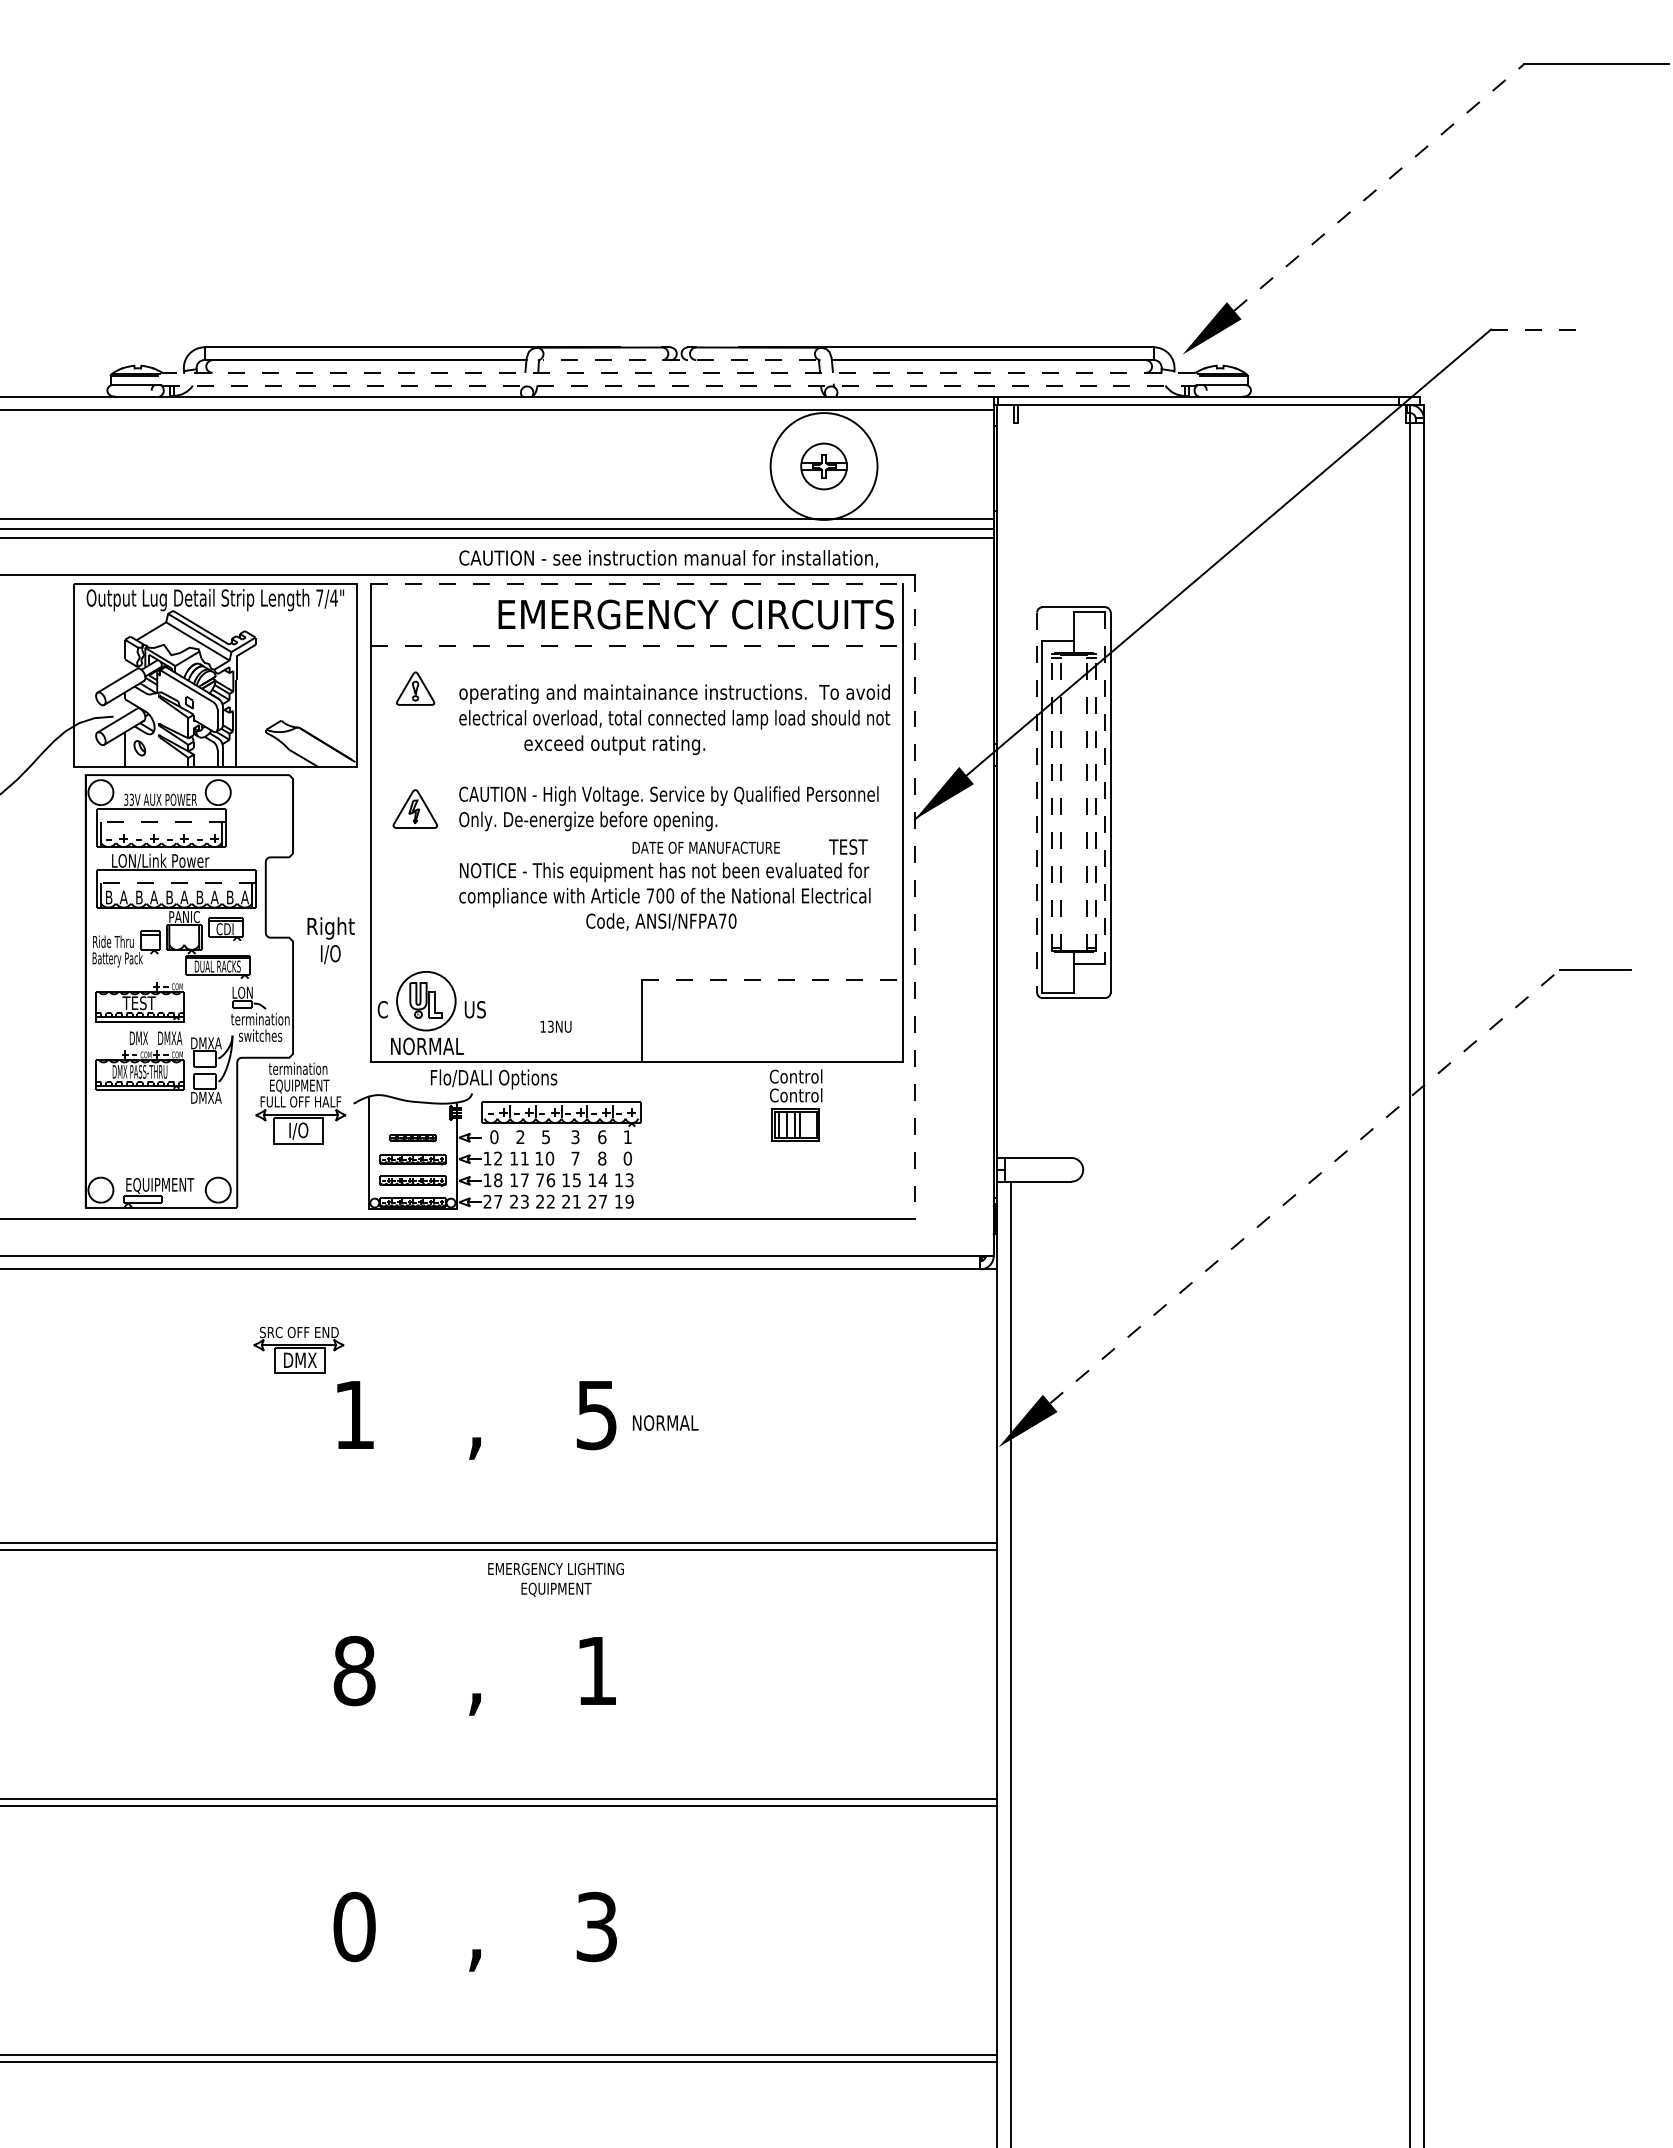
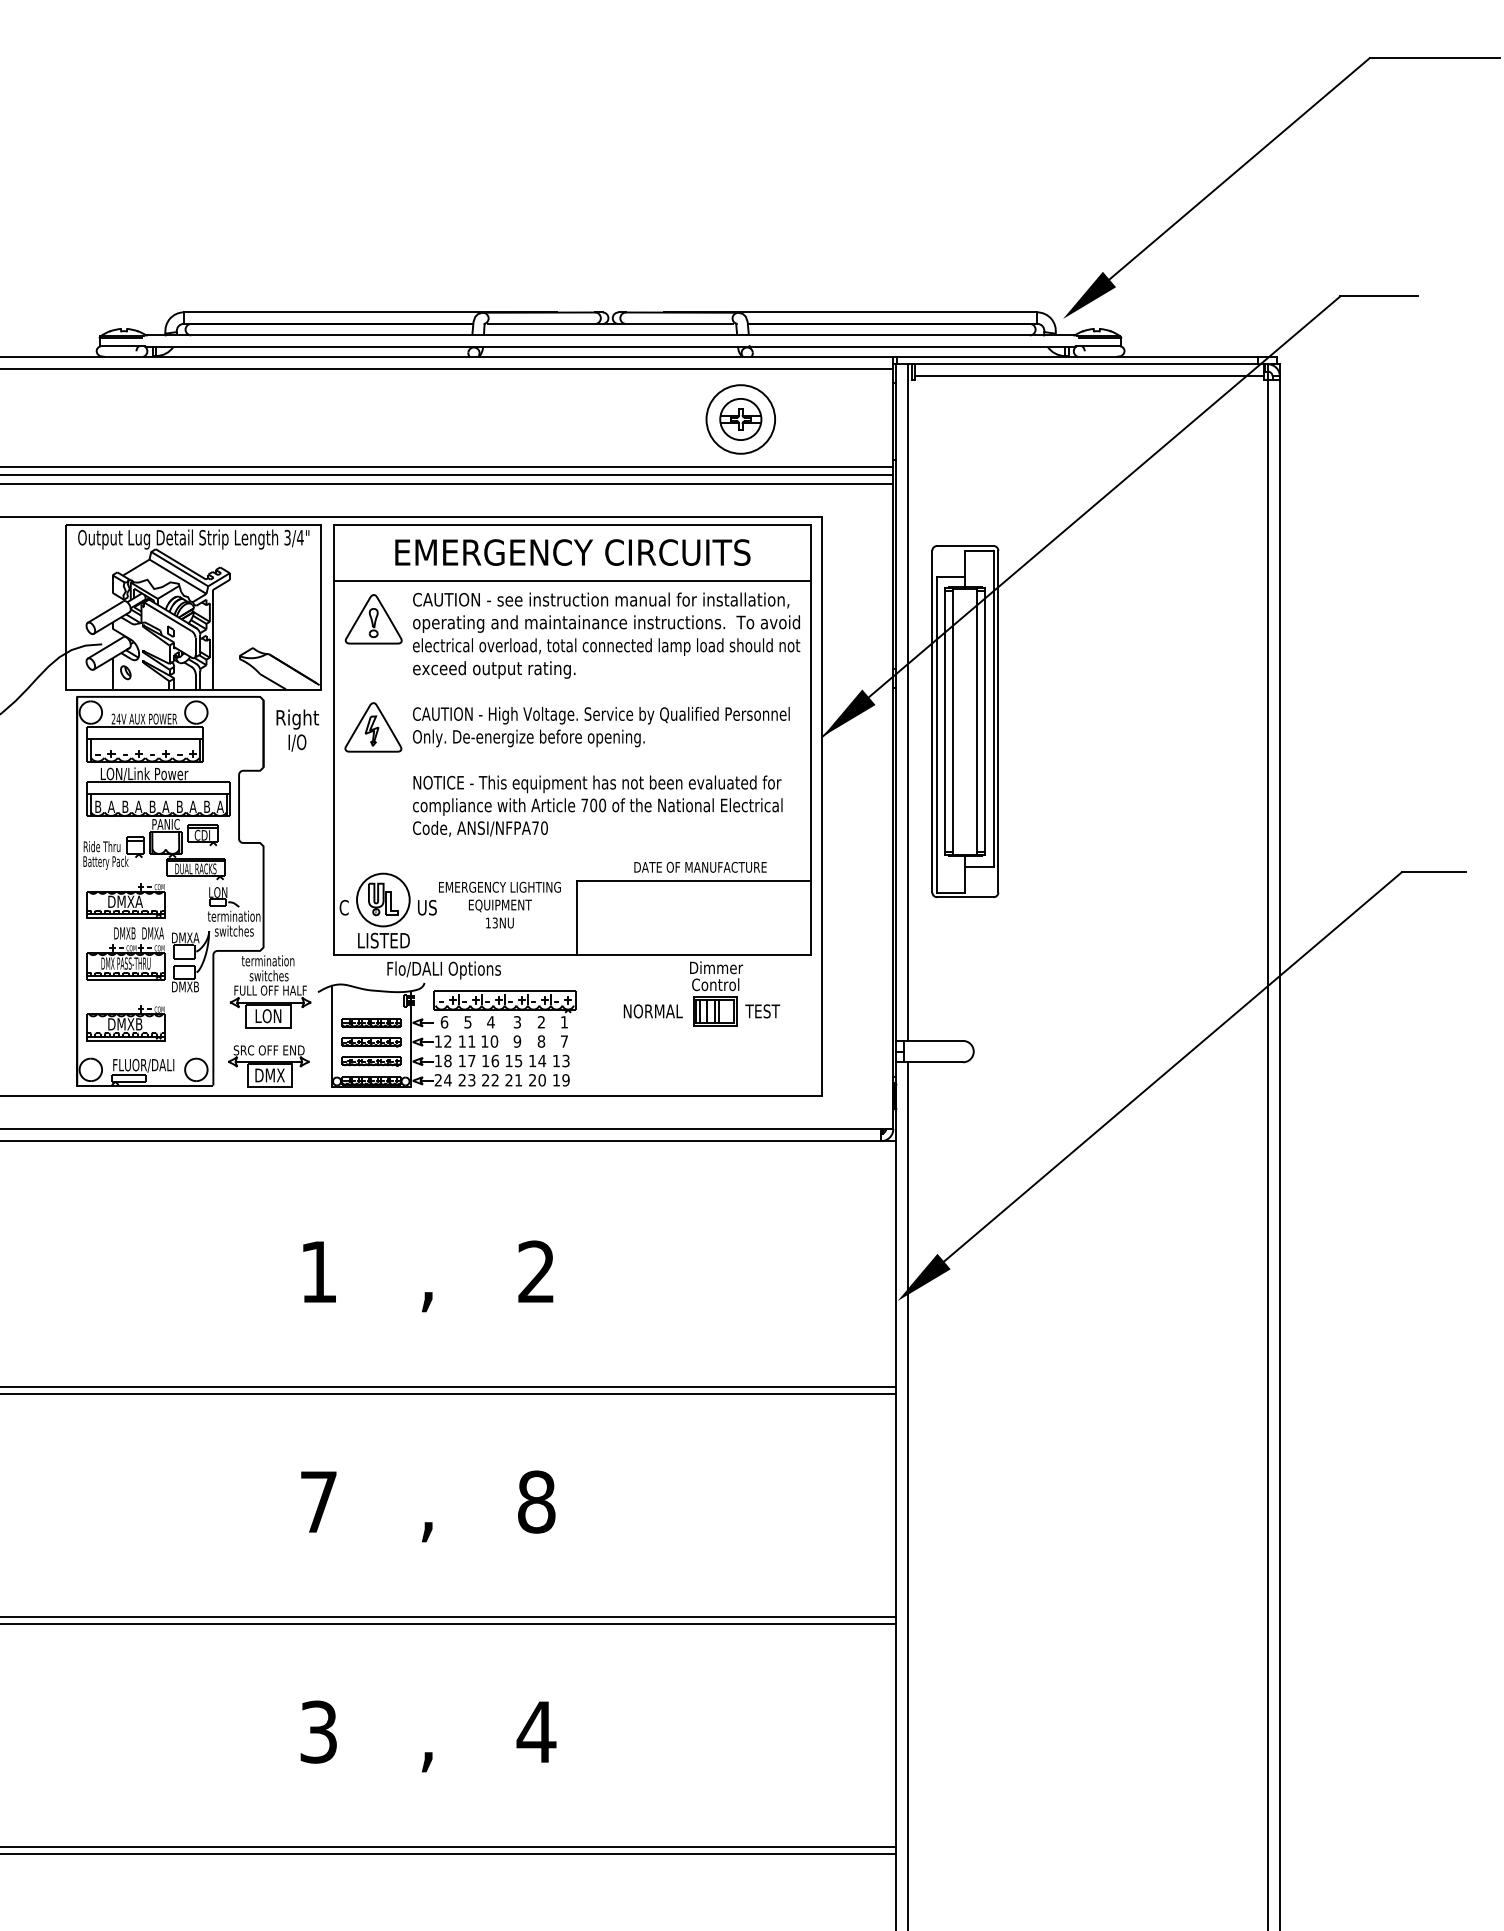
line: (1379, 187) -> (1240, 168), dashed -> solid
line: (1534, 329) -> (1379, 296), dashed -> solid
line: (678, 360) -> (609, 324), dashed -> solid
line: (679, 372) -> (610, 334), dashed -> solid
line: (679, 385) -> (610, 346), dashed -> solid
line: (1212, 418) -> (1089, 376), added
circle: (823, 466) -> (740, 419), size x0.71
text: (668, 558) -> (601, 600), moved
line: (636, 583) -> (572, 524), dashed -> solid
text: (319, 597) -> (287, 537), 7/4" -> 3/4"
text: (695, 614) -> (572, 552), moved
line: (636, 646) -> (572, 581), dashed -> solid
part: (415, 688) -> (373, 619), size x1.67
text: (614, 744) -> (494, 669), moved
line: (1010, 781) -> (908, 702), added
line: (1105, 788) -> (993, 708), dashed -> solid
text: (129, 799) -> (116, 718), 33V -> 24V
line: (1051, 802) -> (945, 721), dashed -> solid
line: (1060, 802) -> (953, 721), dashed -> solid
line: (1087, 802) -> (977, 721), dashed -> solid
line: (1096, 802) -> (985, 721), dashed -> solid
line: (1037, 803) -> (932, 722), dashed -> solid
part: (415, 808) -> (373, 726), size x1.43
line: (161, 822) -> (145, 739), dashed -> solid
text: (848, 846) -> (762, 1010), moved
text: (705, 847) -> (699, 867), moved
line: (176, 883) -> (158, 794), dashed -> solid
line: (914, 897) -> (822, 806), dashed -> solid
text: (661, 921) -> (480, 828), moved
text: (330, 940) -> (297, 730), moved
line: (772, 979) -> (694, 880), dashed -> solid
text: (139, 1003) -> (125, 902), TEST -> DMXA
text: (138, 1038) -> (124, 933), DMX -> DMXB
text: (427, 1046) -> (384, 940), NORMAL -> LISTED
text: (796, 1076) -> (716, 967), Control -> Dimmer
text: (299, 1086) -> (269, 976), EQUIPMENT -> switches
text: (218, 1097) -> (196, 986), DMXA -> DMXB
text: (298, 1130) -> (268, 1016), I/O -> LON
text: (494, 1136) -> (444, 1021), 0 -> 6
part: (412, 1137) -> (370, 1022), size x1.43
text: (520, 1137) -> (467, 1022), 2 -> 5
text: (545, 1137) -> (490, 1022), 5 -> 4
text: (602, 1137) -> (541, 1022), 6 -> 2
part: (139, 1138) -> (125, 1023), added
text: (575, 1158) -> (517, 1041), 7 -> 9
text: (627, 1158) -> (564, 1041), 0 -> 7
text: (539, 1179) -> (485, 1060), 76 -> 16
text: (159, 1185) -> (143, 1065), EQUIPMENT -> FLUOR/DALI
line: (1305, 1186) -> (1173, 1066), dashed -> solid
text: (497, 1201) -> (447, 1080), 27 -> 24
text: (603, 1201) -> (542, 1080), 27 -> 20
part: (298, 1349) -> (268, 1065), moved
text: (596, 1415) -> (536, 1272), 5 -> 2
text: (665, 1422) -> (653, 1010), moved
text: (555, 1579) -> (499, 896), moved
text: (354, 1670) -> (318, 1501), 8 -> 7
text: (596, 1670) -> (536, 1501), 1 -> 8
text: (354, 1926) -> (318, 1731), 0 -> 3
text: (596, 1926) -> (536, 1731), 3 -> 4

